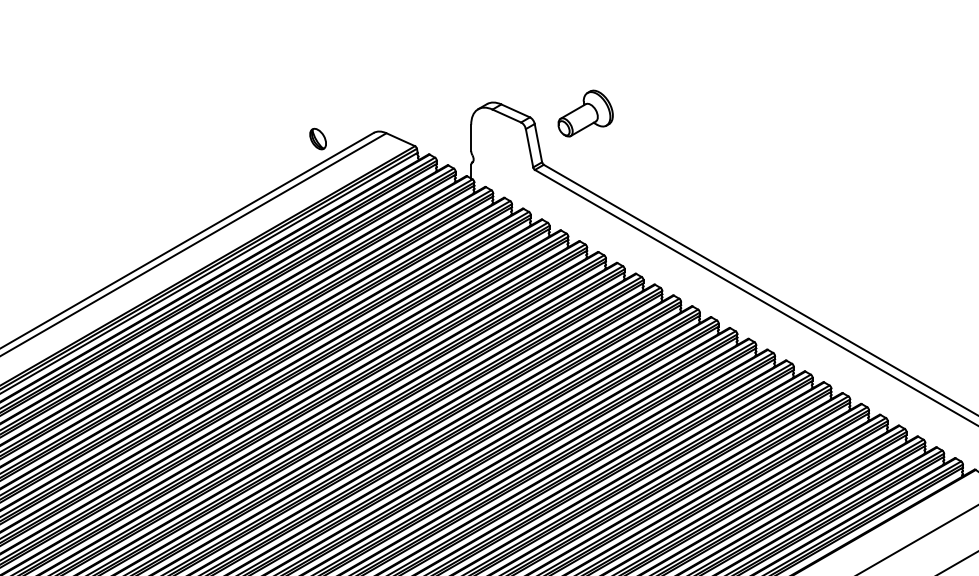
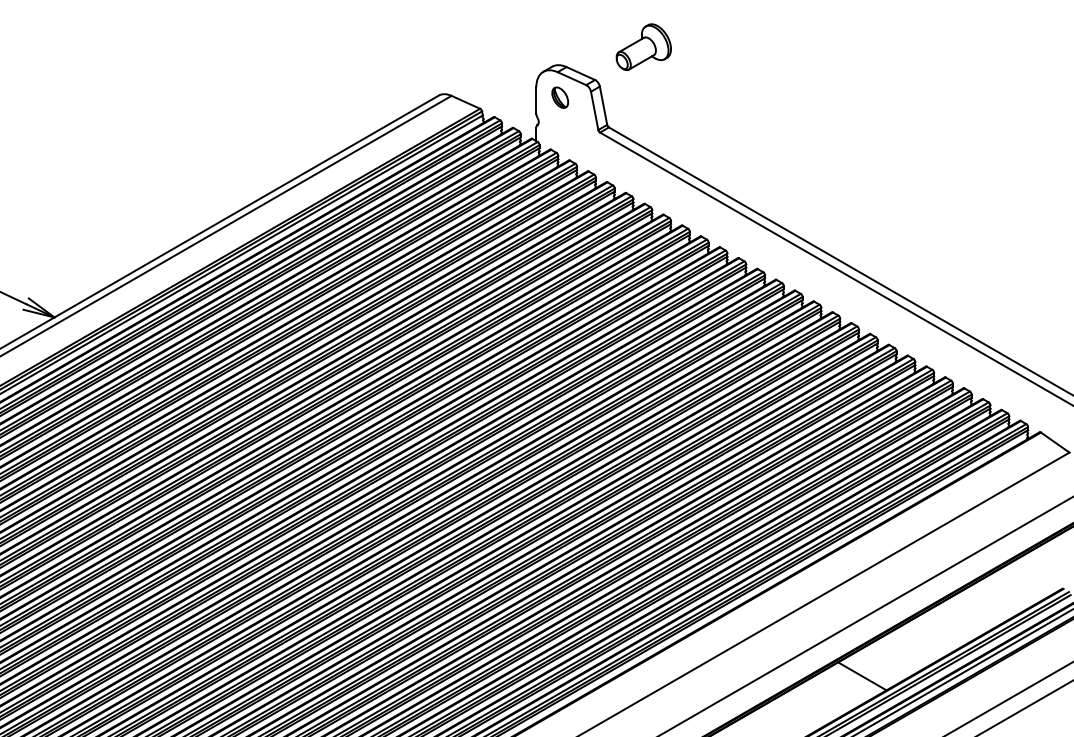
part: (585, 113) -> (643, 47), moved
part: (317, 138) -> (559, 97), moved

